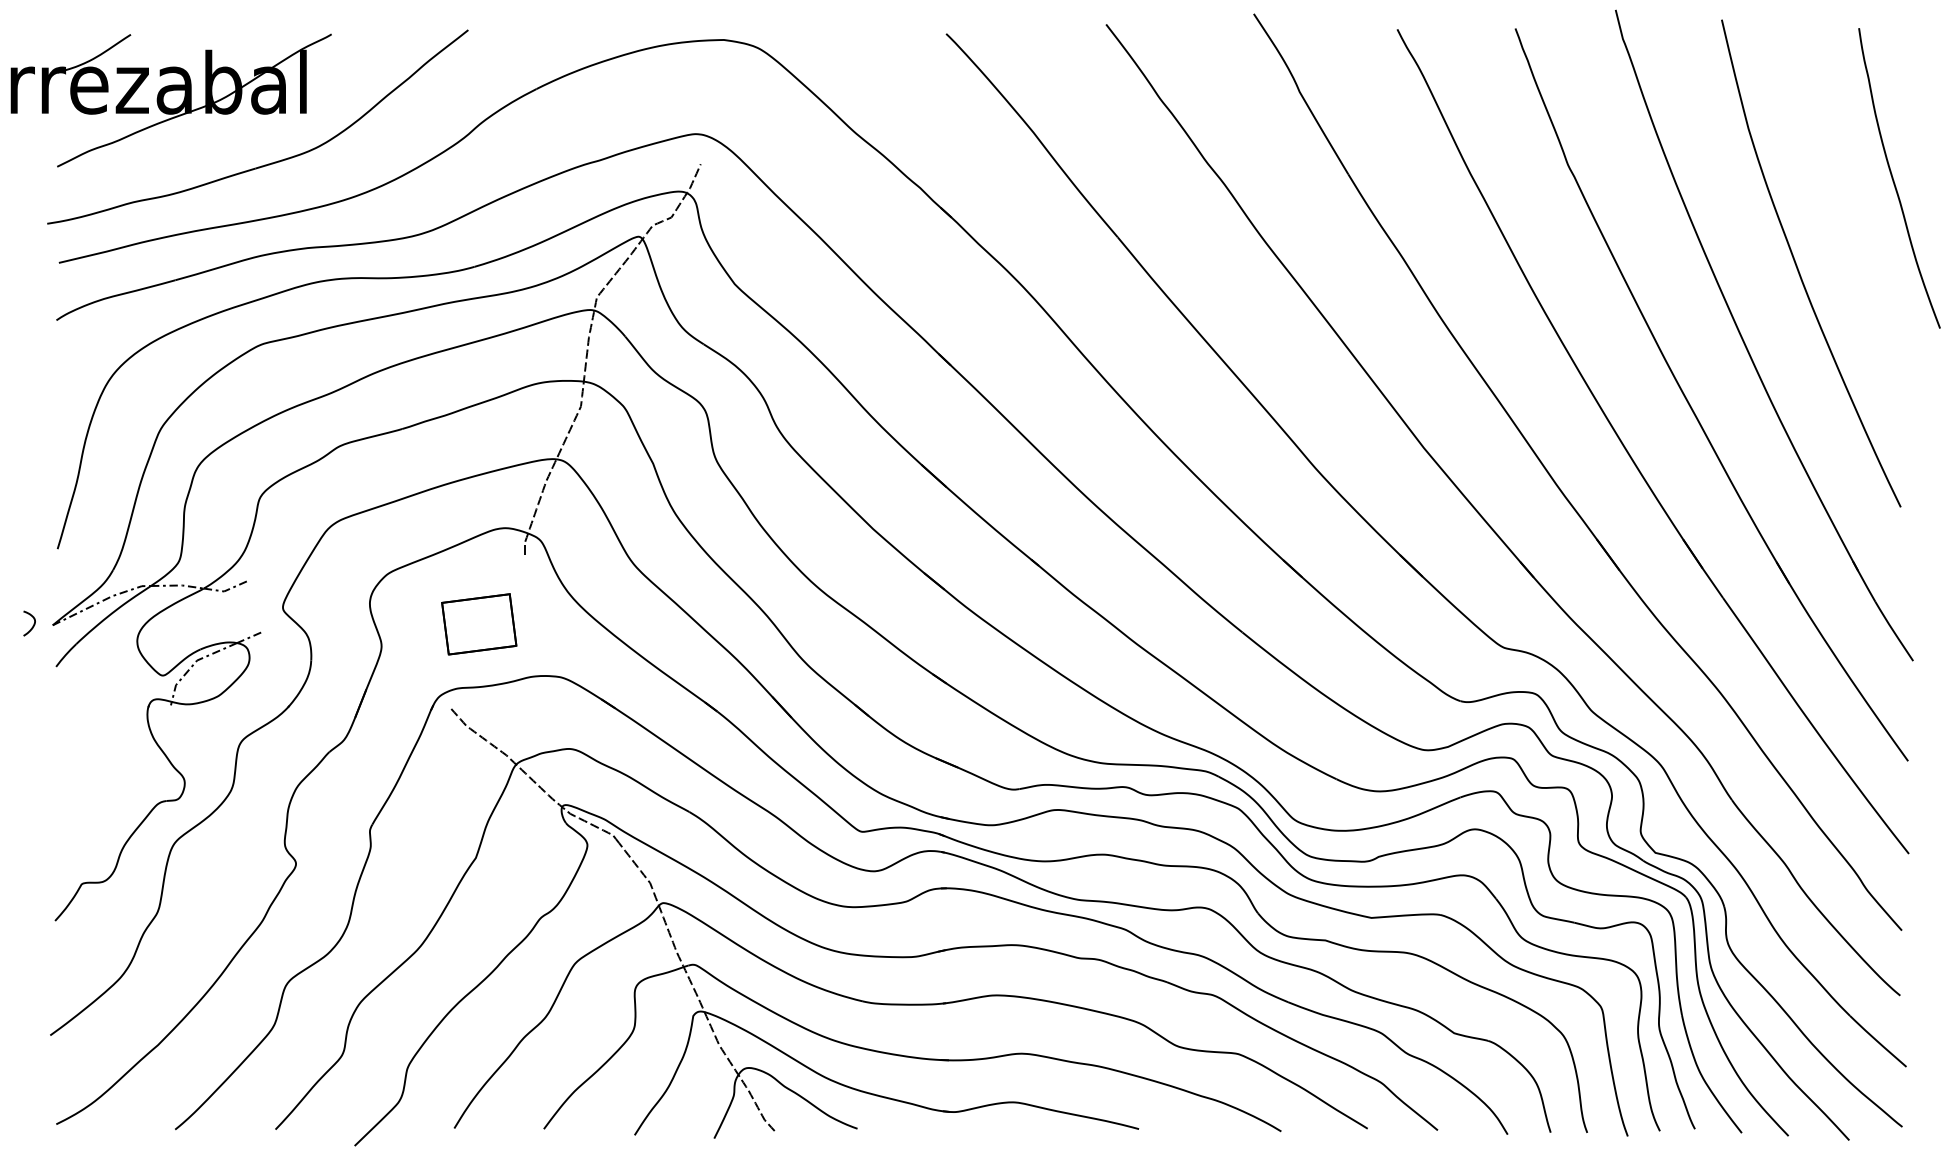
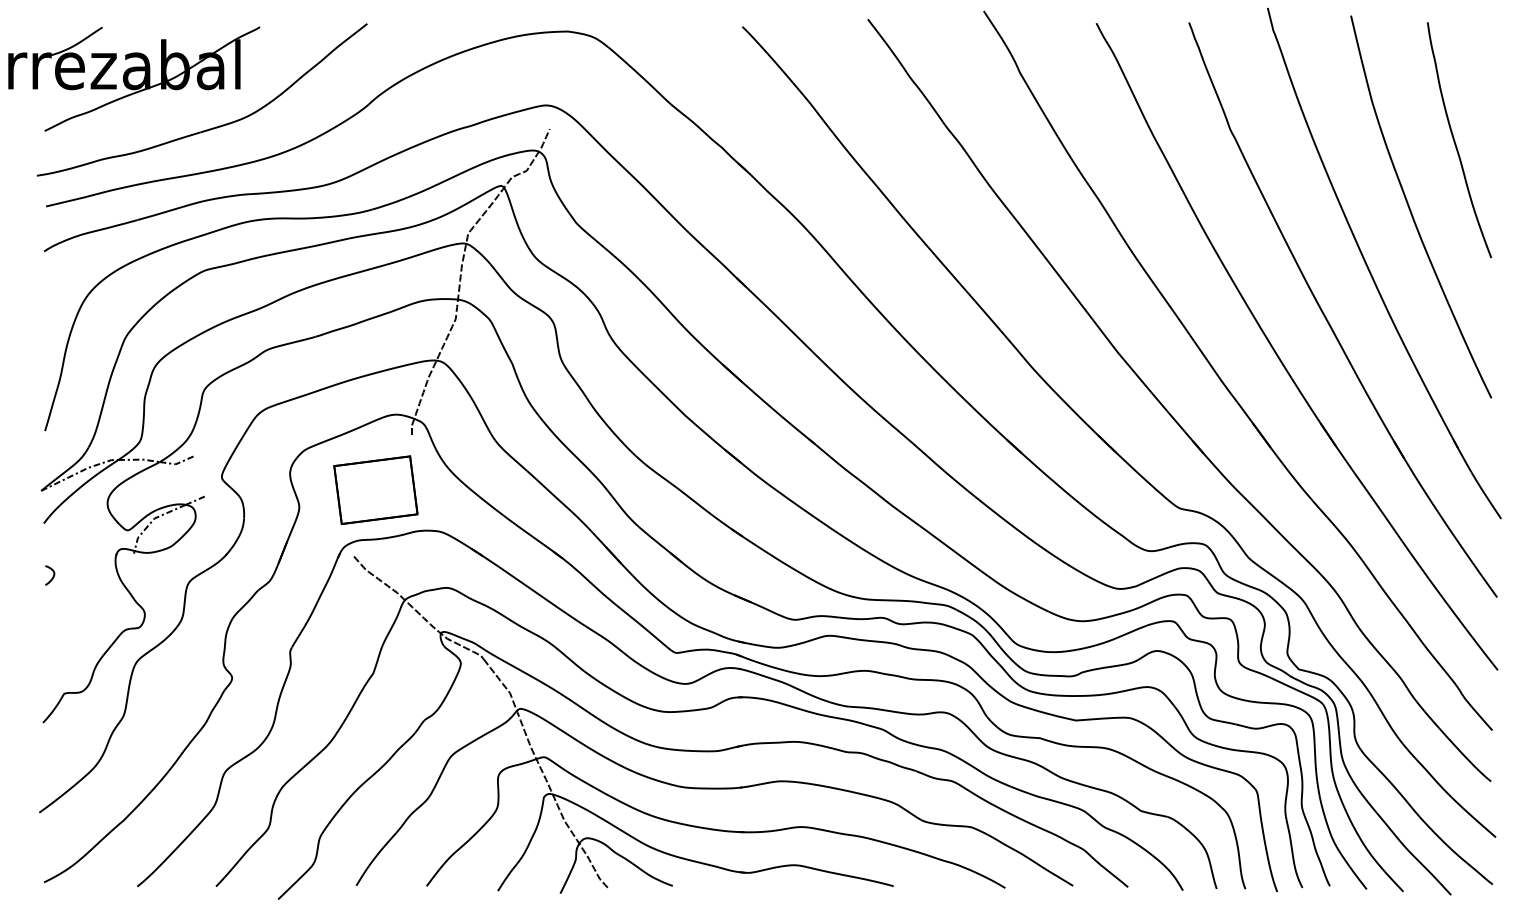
curve: (1894, 178) -> (1455, 140), moved
part: (478, 623) -> (375, 489), size x1.43
curve: (32, 624) -> (52, 576), moved

